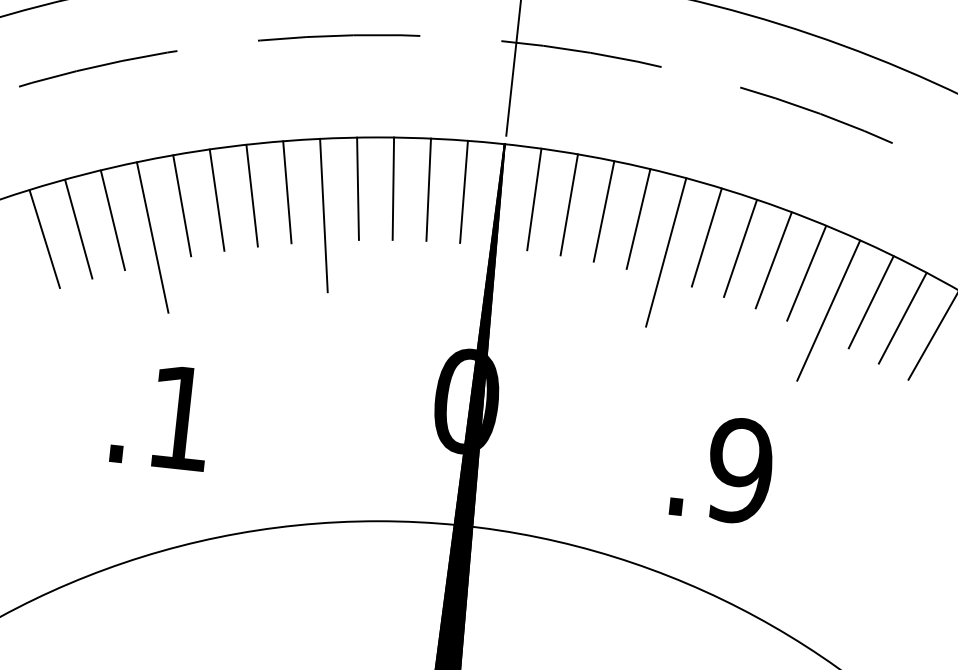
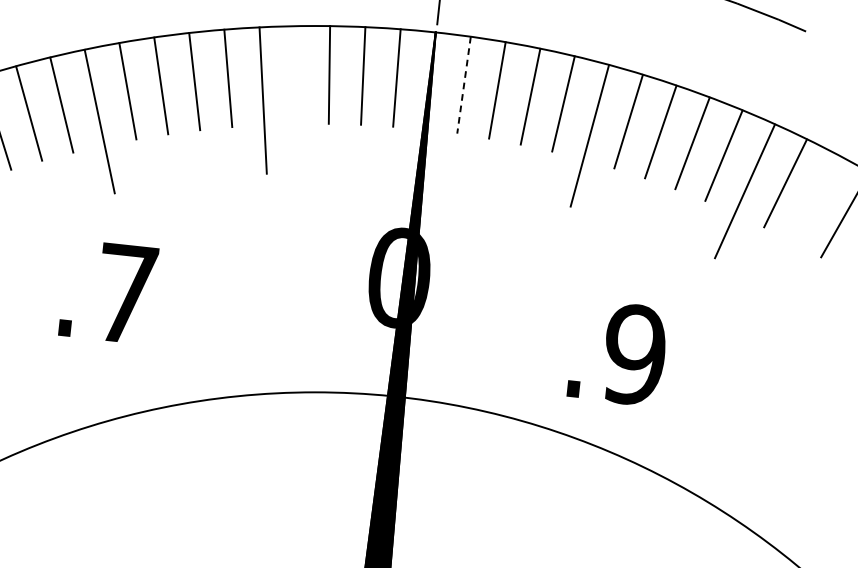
line: (357, 188) -> (295, 74), removed
line: (534, 199) -> (464, 85), solid -> dashed
line: (902, 318) -> (815, 198), removed
text: (183, 417) -> (129, 293), .1 -> .7
text: (720, 470) -> (615, 354), moved

